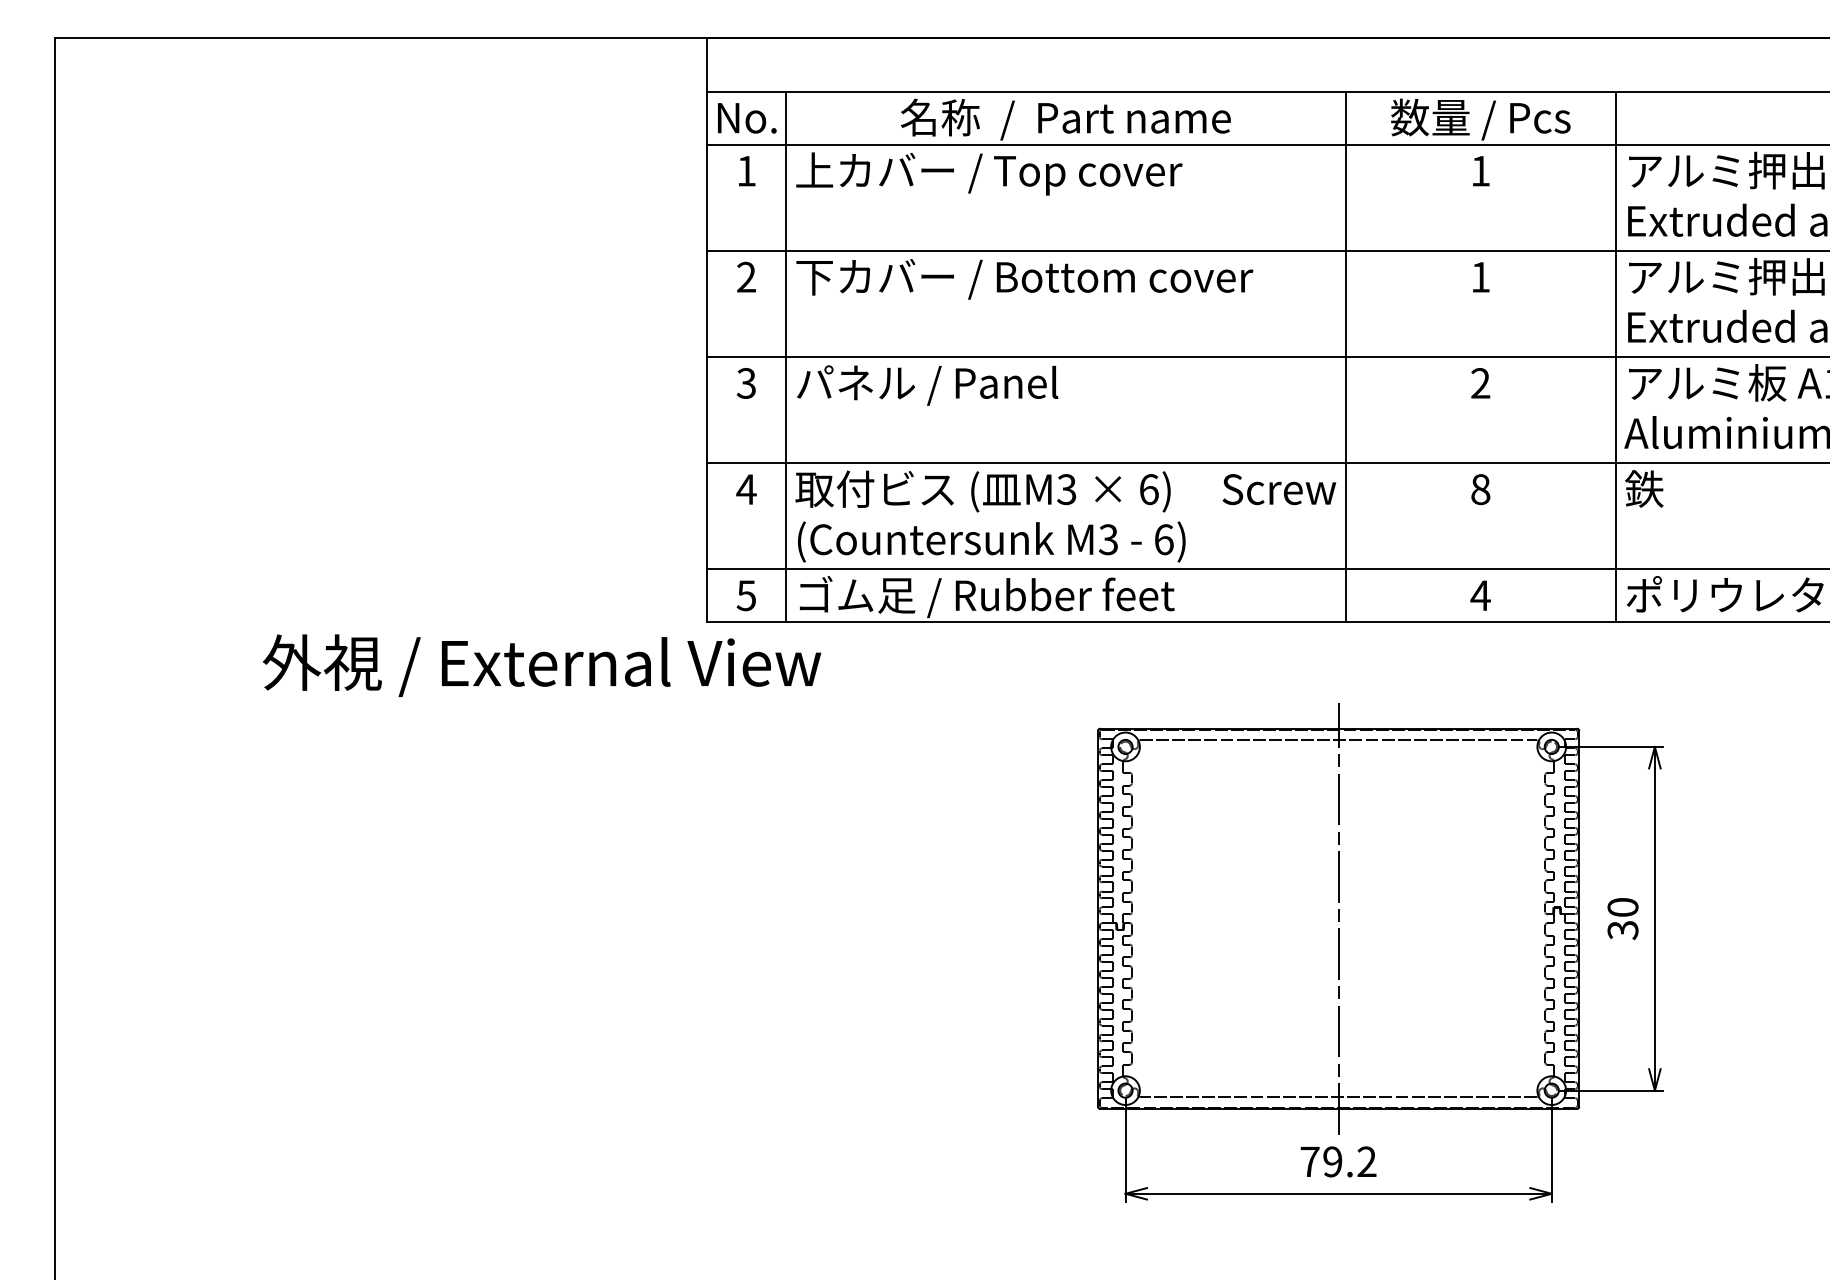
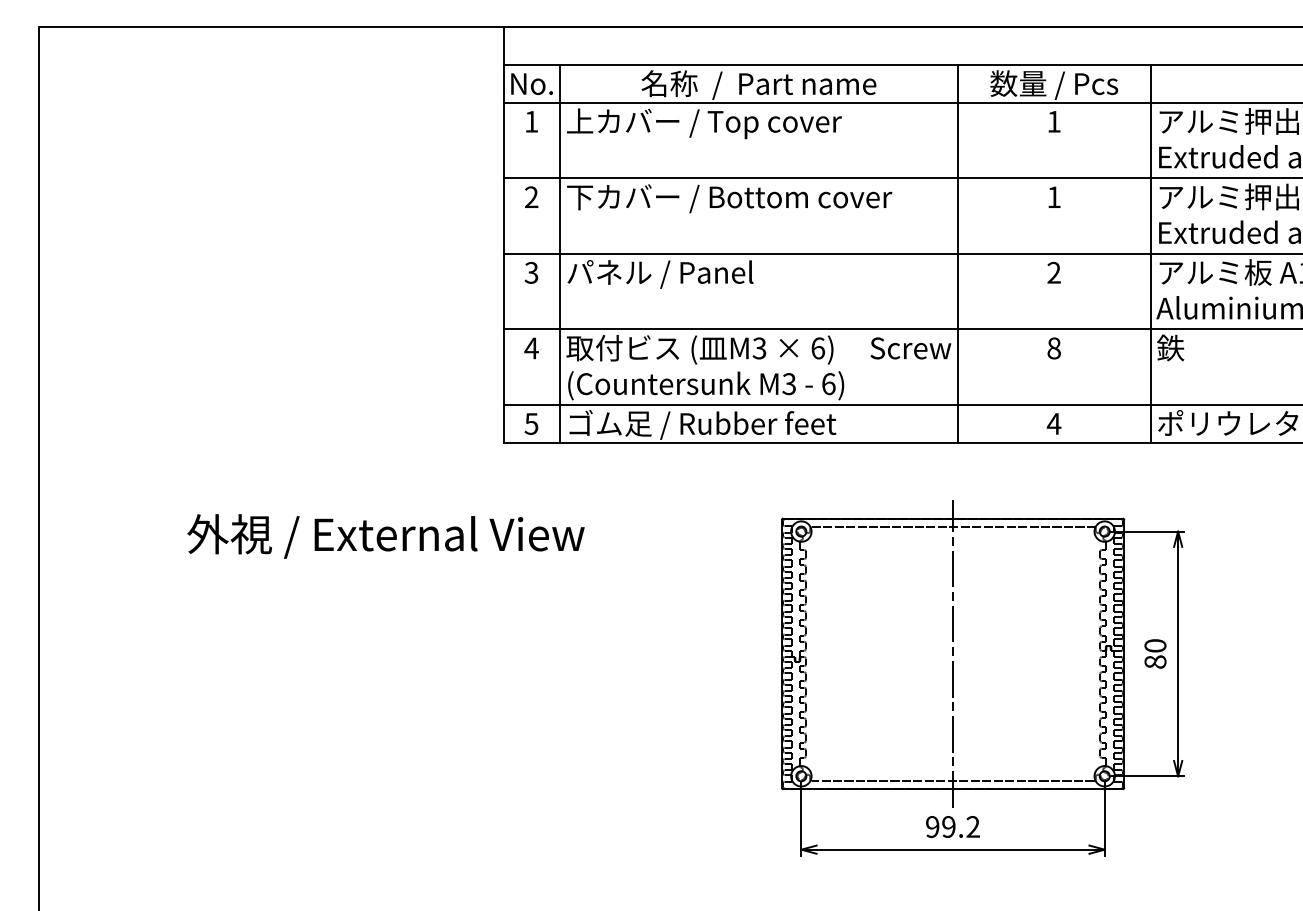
text: (542, 665) -> (386, 536), moved
text: (1622, 930) -> (1155, 662), 30 -> 80
text: (1309, 1161) -> (932, 826), 79.2 -> 99.2

